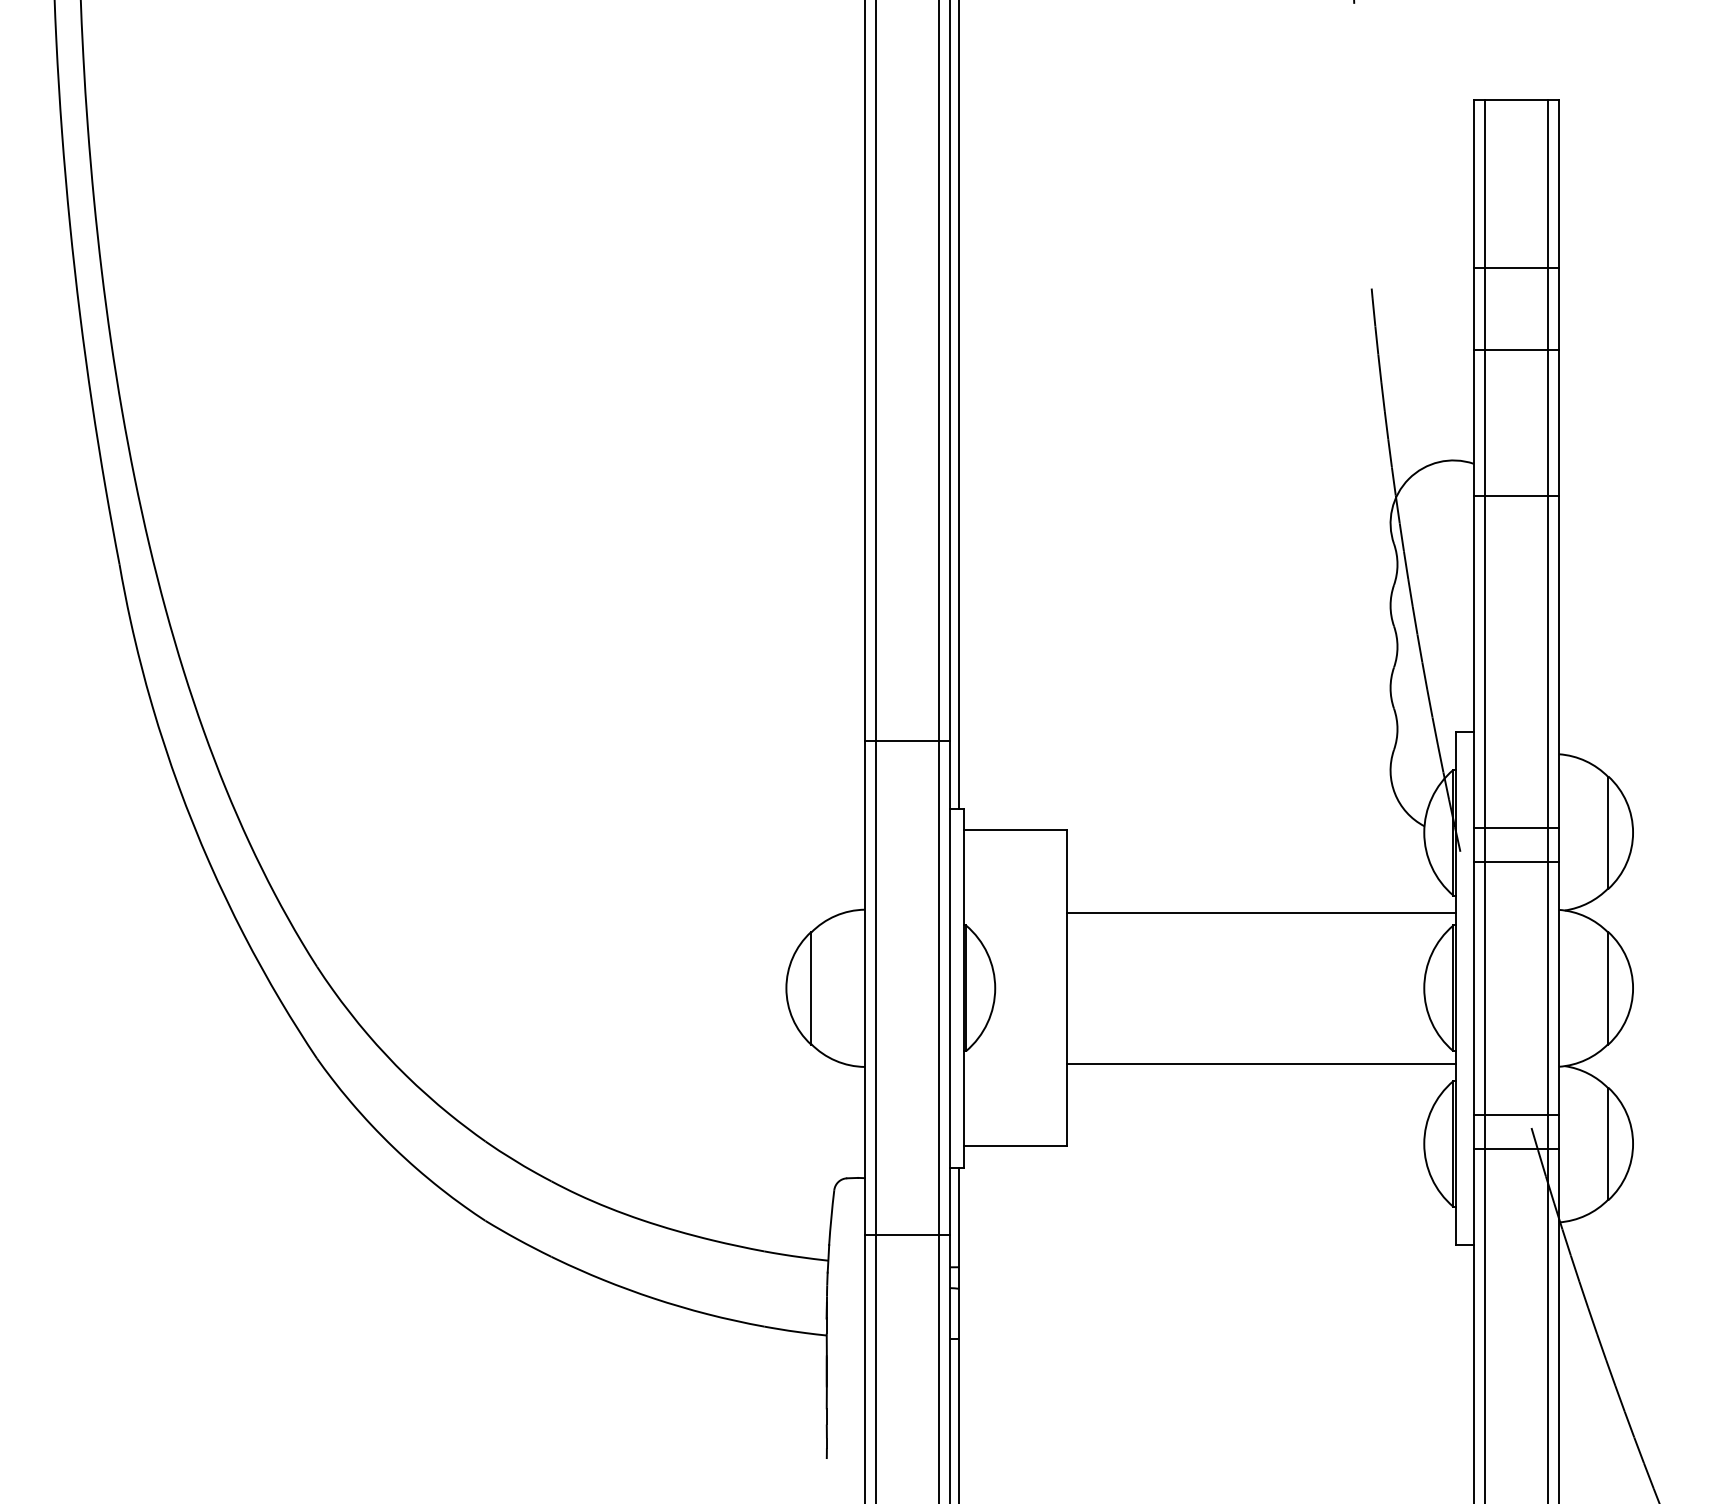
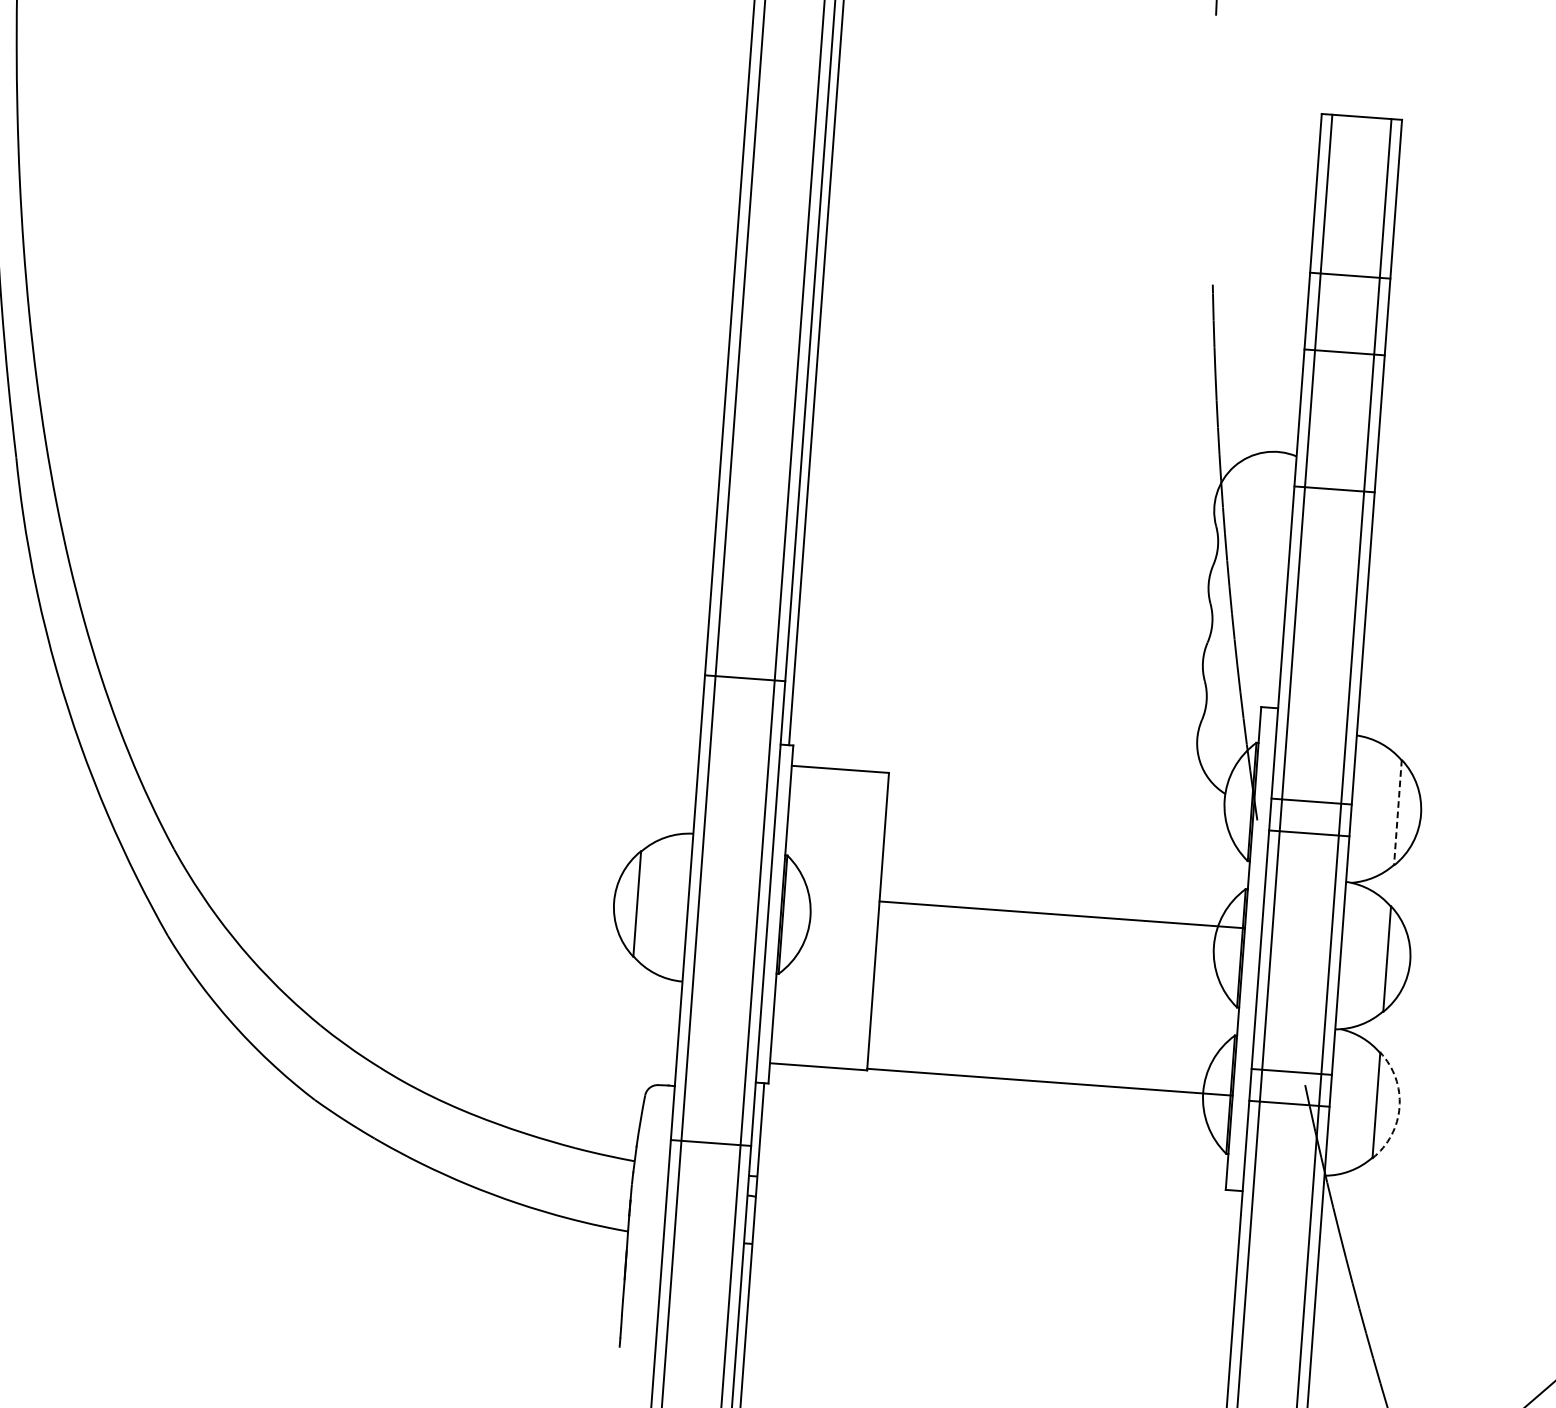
line: (1608, 833) -> (1397, 813), solid -> dashed
line: (1261, 912) -> (1062, 914), moved
line: (1261, 1063) -> (1050, 1081), moved
arc: (1633, 1143) -> (1399, 1106), solid -> dashed

